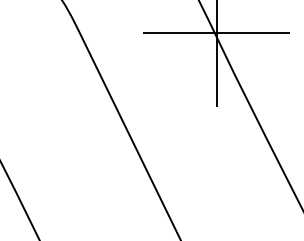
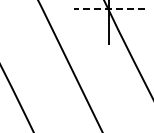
line: (217, 33) -> (109, 9), solid -> dashed

